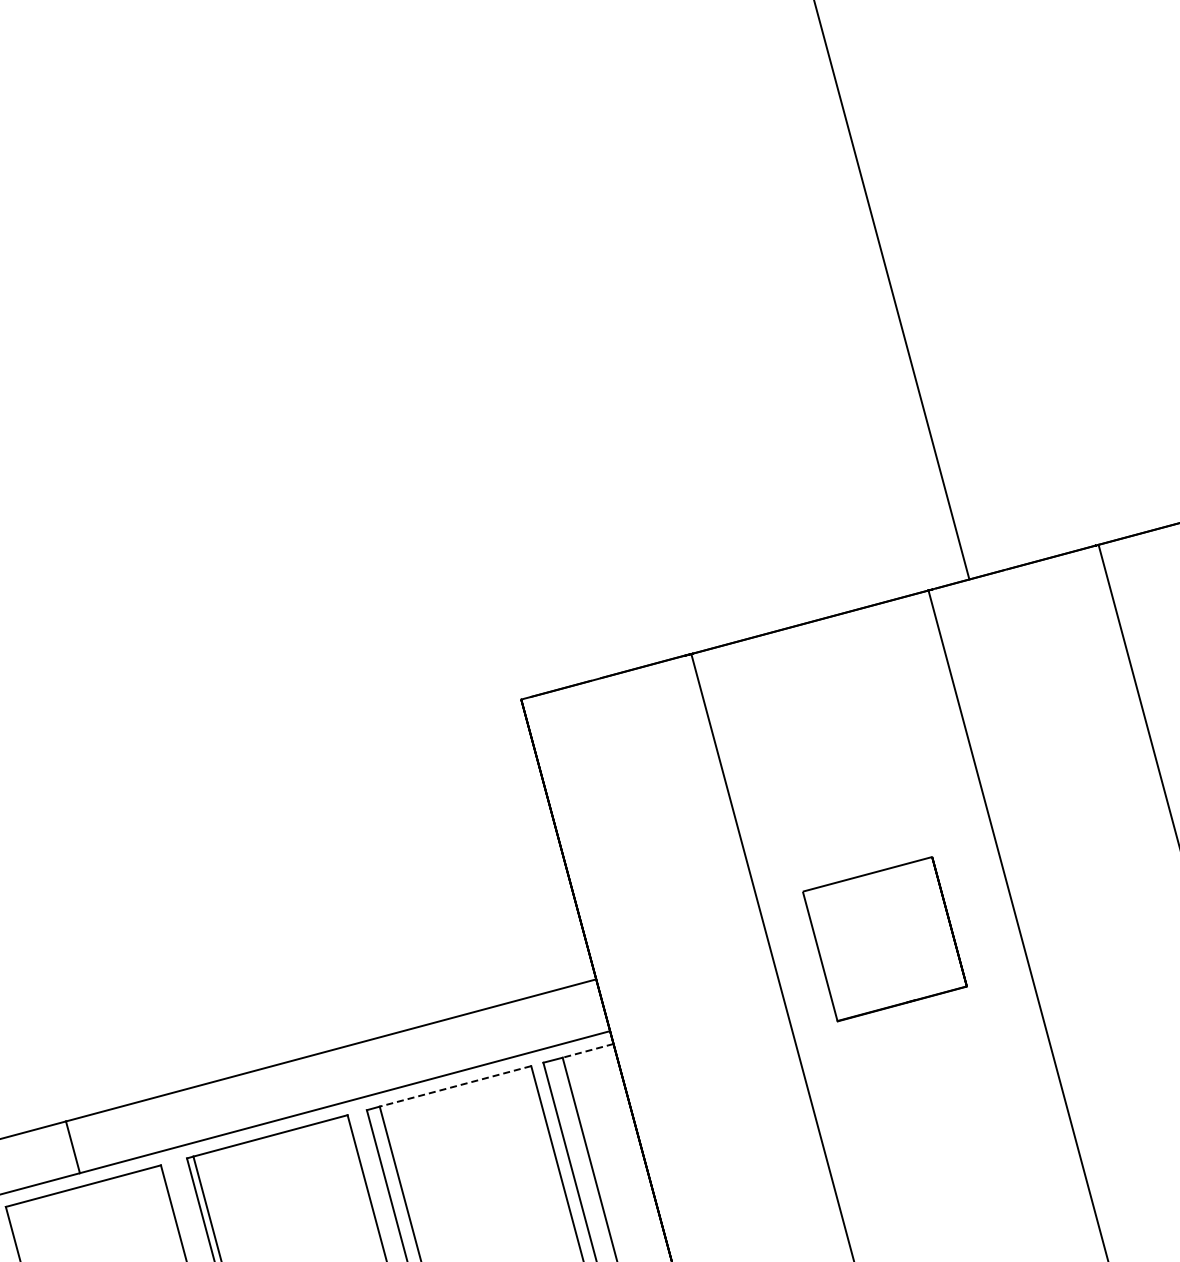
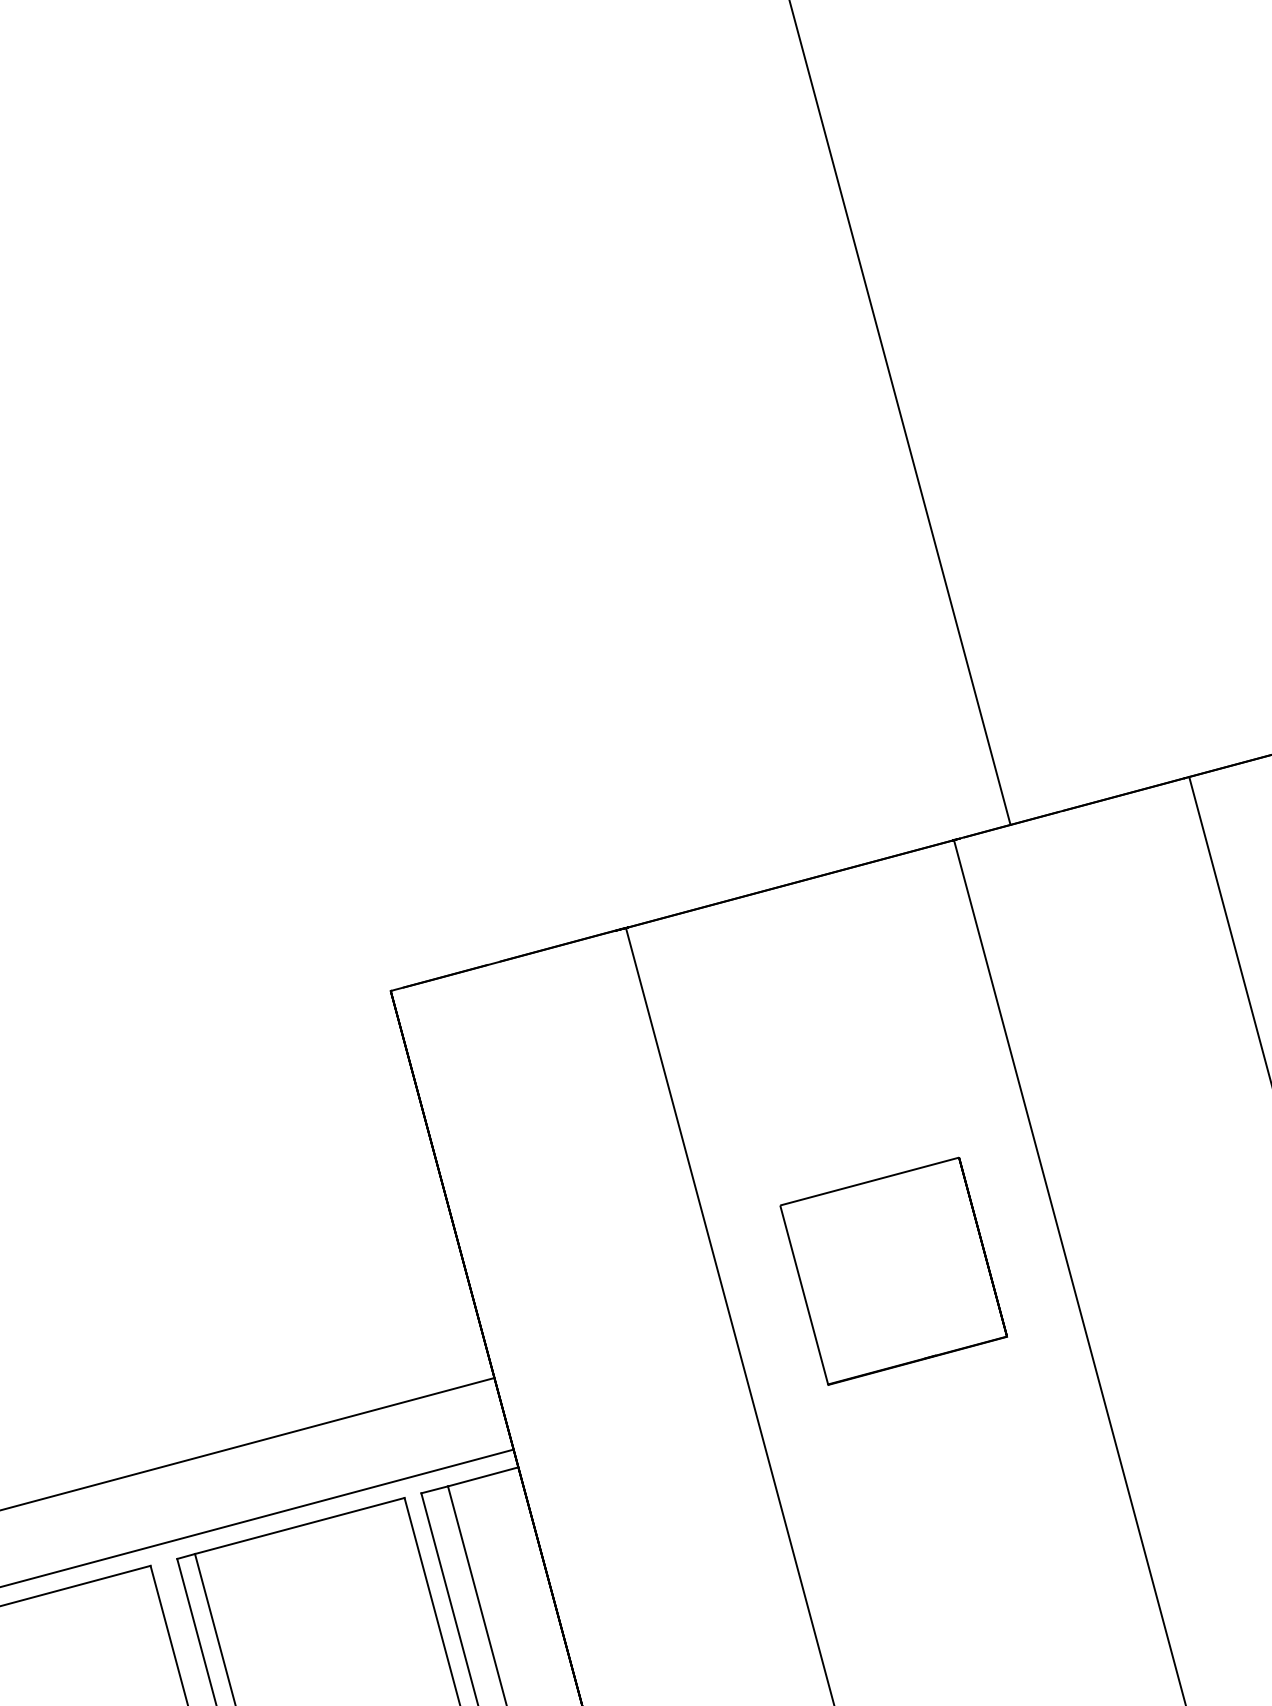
part: (884, 939) -> (893, 1271), moved
line: (587, 1050) -> (482, 1476), dashed -> solid
line: (455, 1086) -> (299, 1526), dashed -> solid

